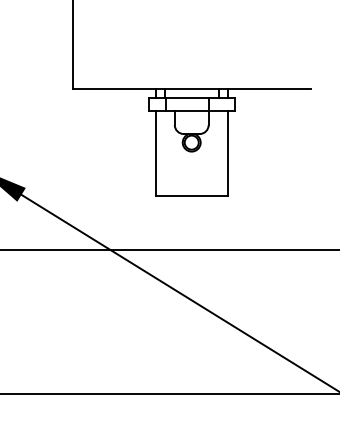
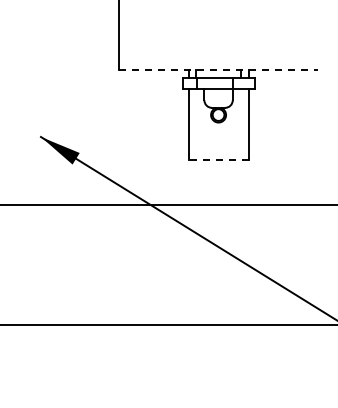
line: (191, 89) -> (218, 70), solid -> dashed
line: (191, 196) -> (218, 160), solid -> dashed

